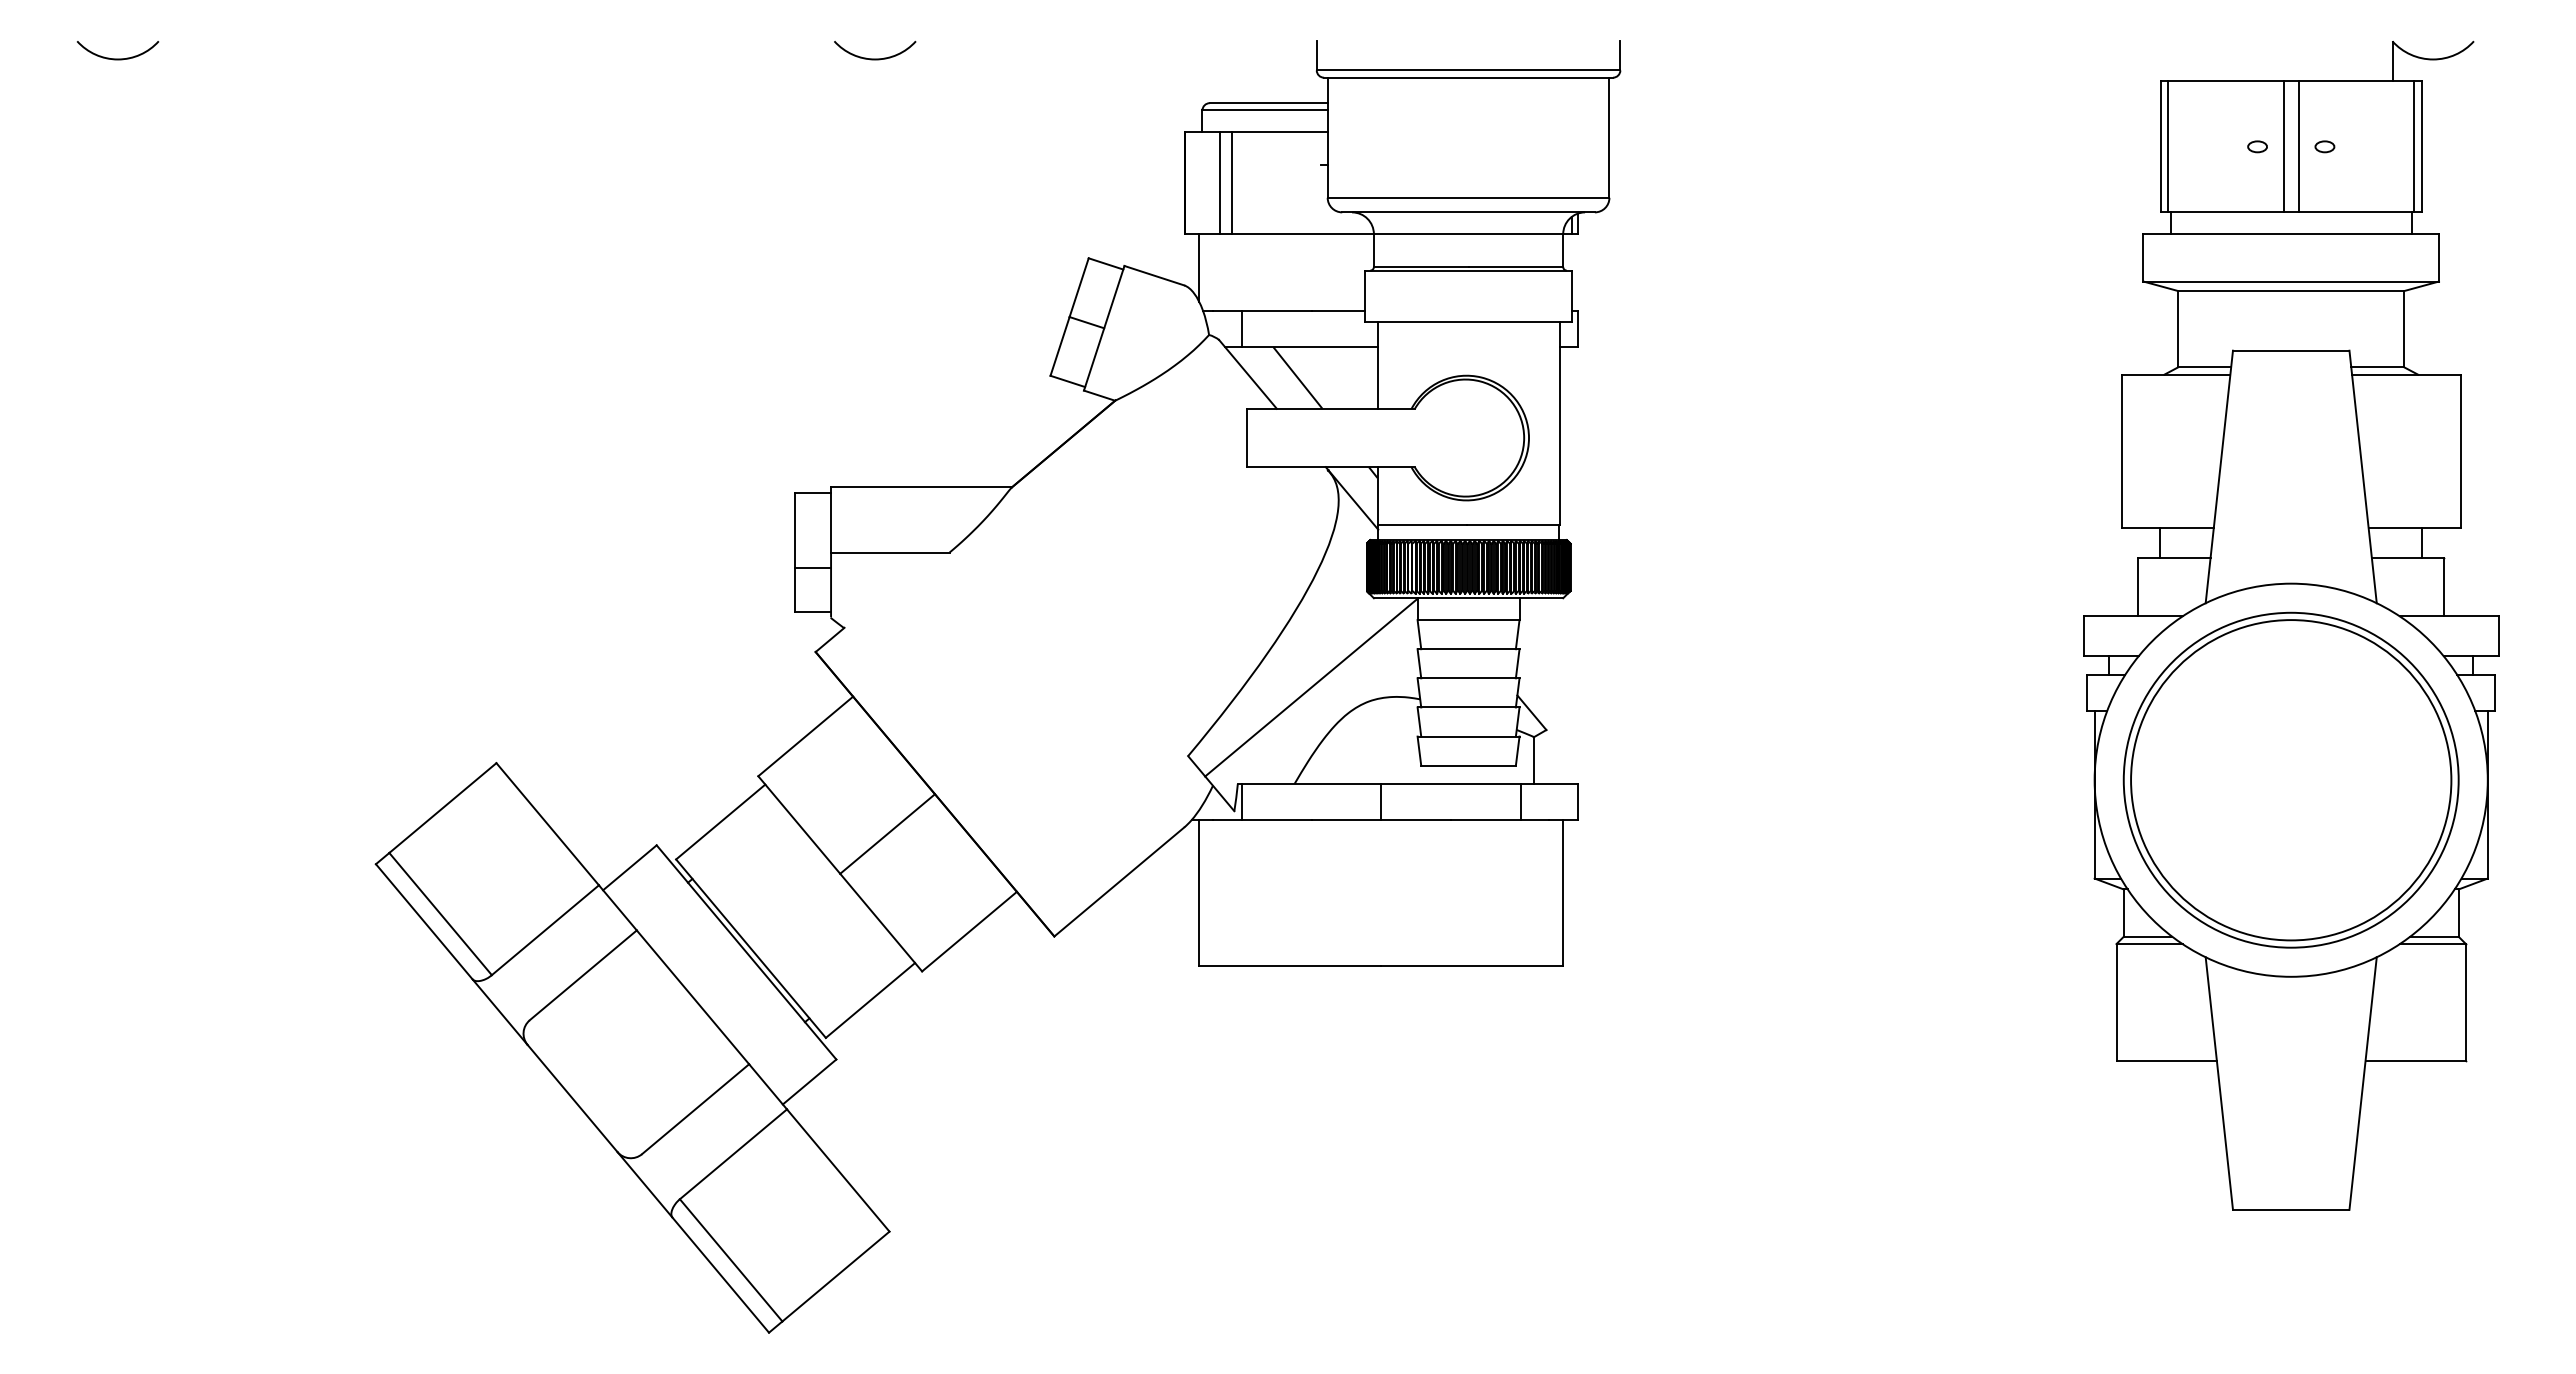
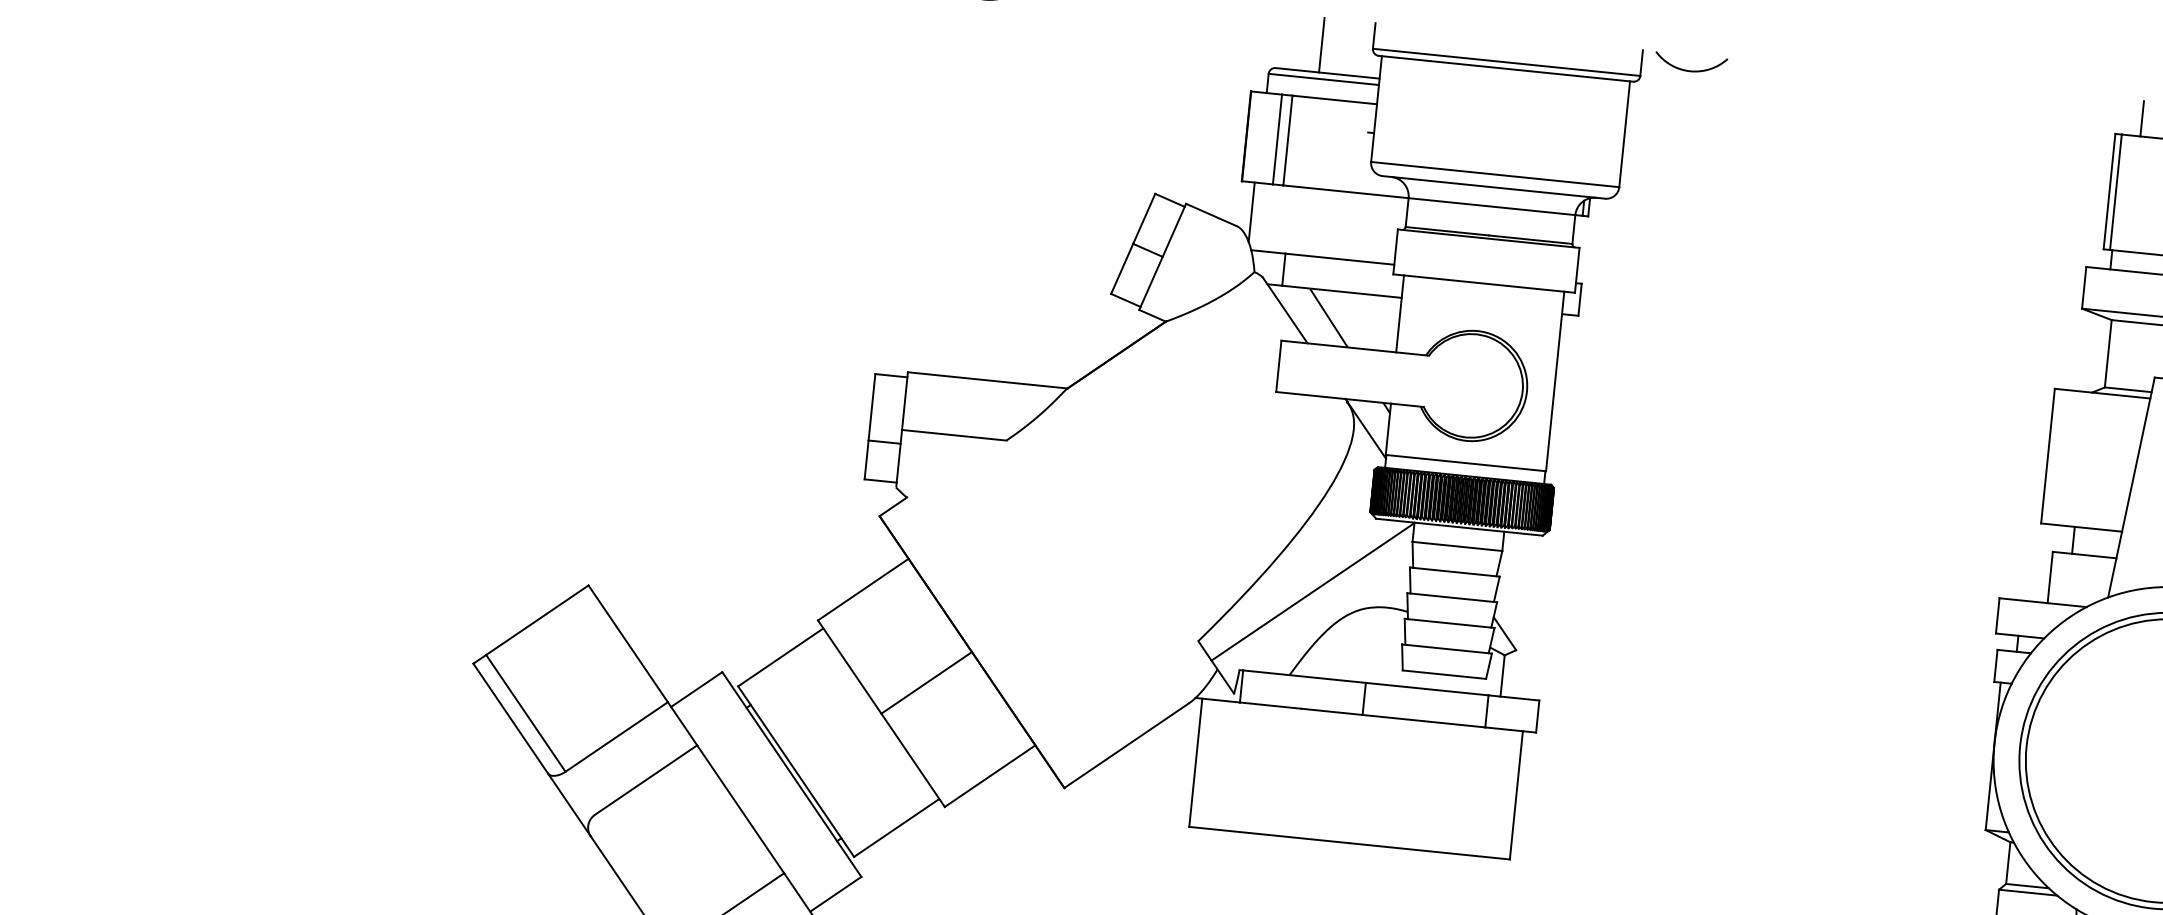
arc: (1676, 58) -> (1690, 70), added
line: (2189, 61) -> (2142, 119), added
line: (1258, 72) -> (1321, 45), added

